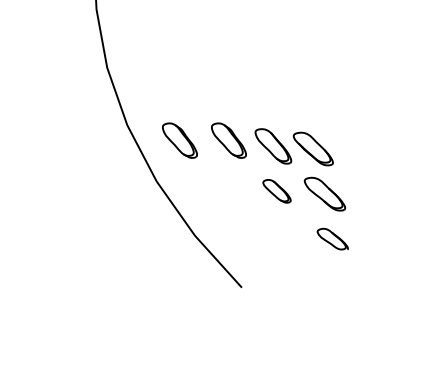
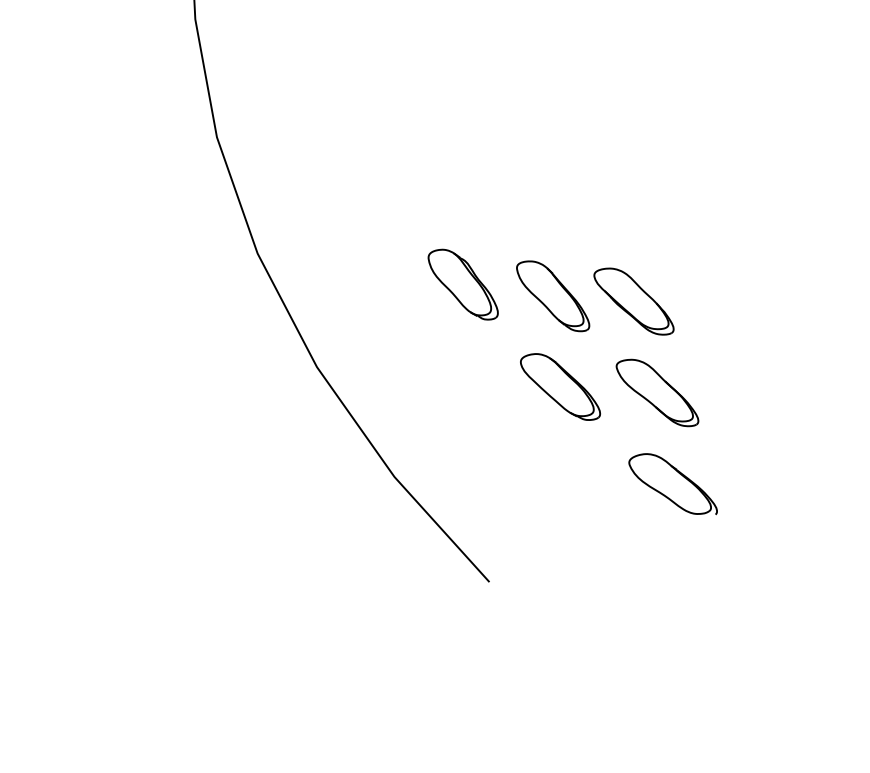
part: (179, 140) -> (363, 284), removed
part: (276, 191) -> (559, 387), size x1.43
part: (332, 238) -> (672, 482), size x1.43

